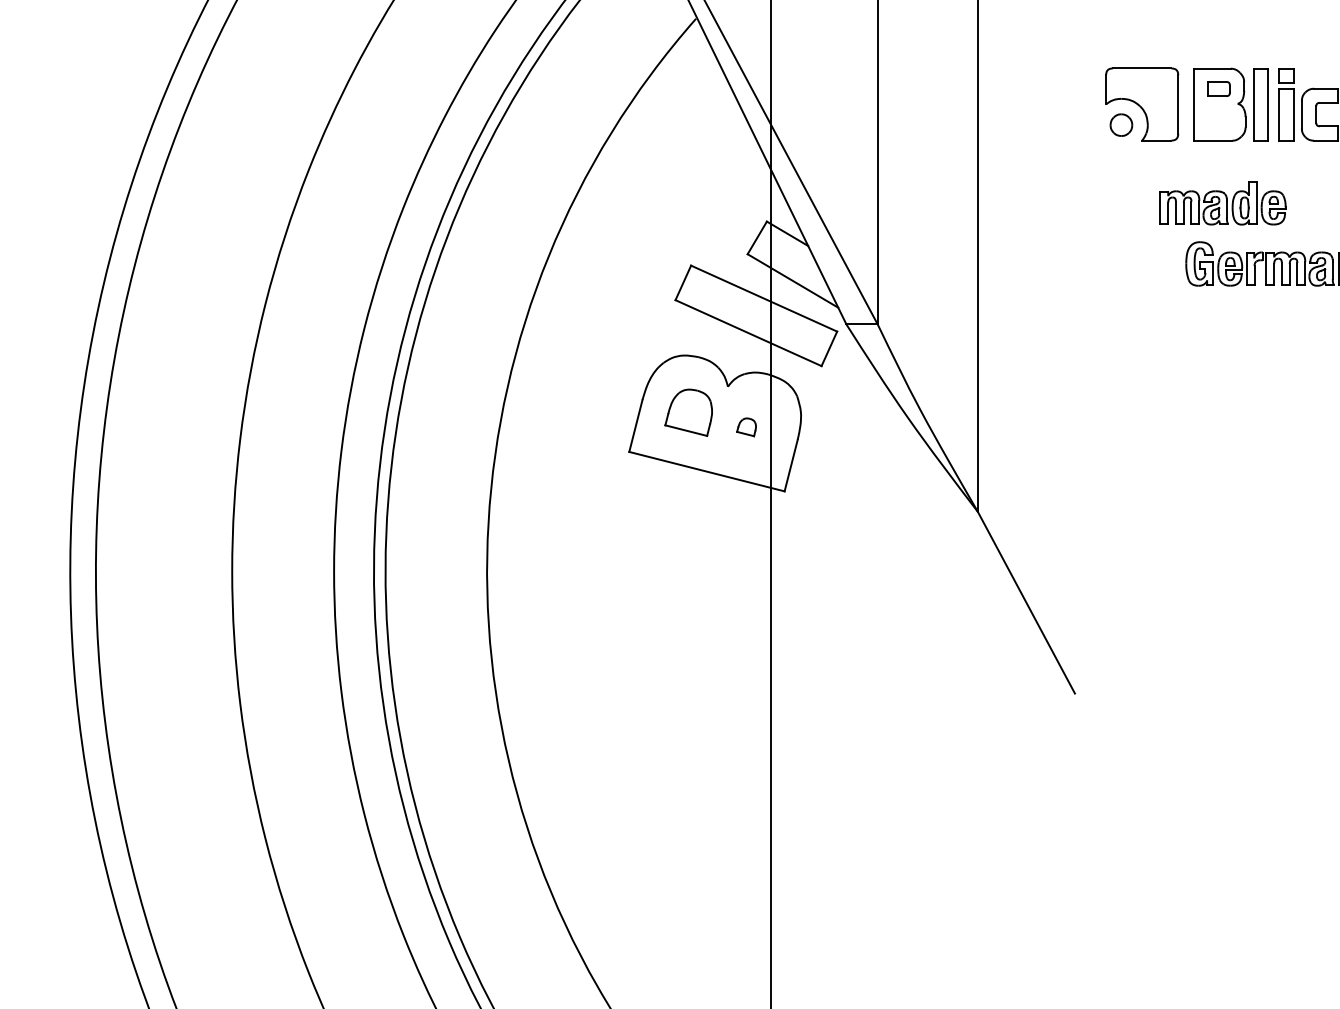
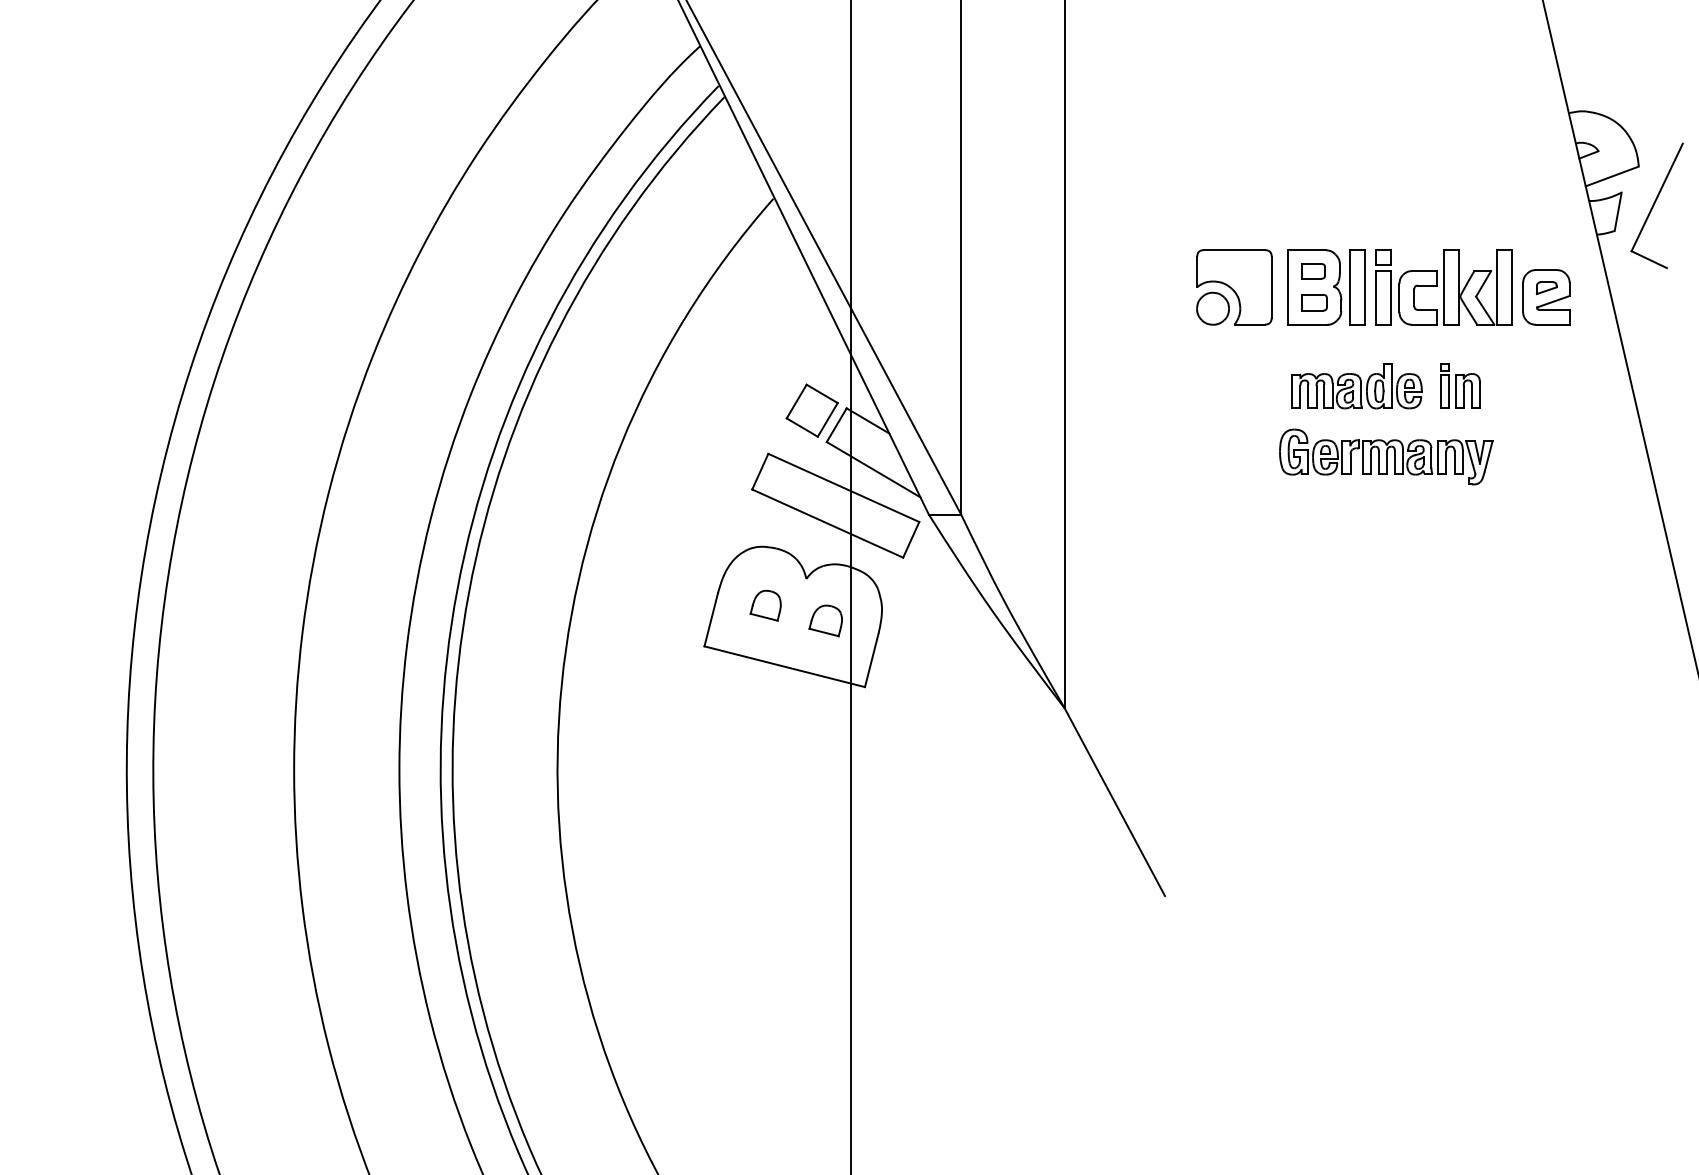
part: (1219, 119) -> (1314, 302), added
part: (1120, 124) -> (1212, 308), size x1.43
part: (1222, 203) -> (1356, 386), moved
part: (732, 223) -> (811, 410), added
part: (688, 412) -> (765, 605), size x0.62
part: (746, 426) -> (825, 620), size x1.67

